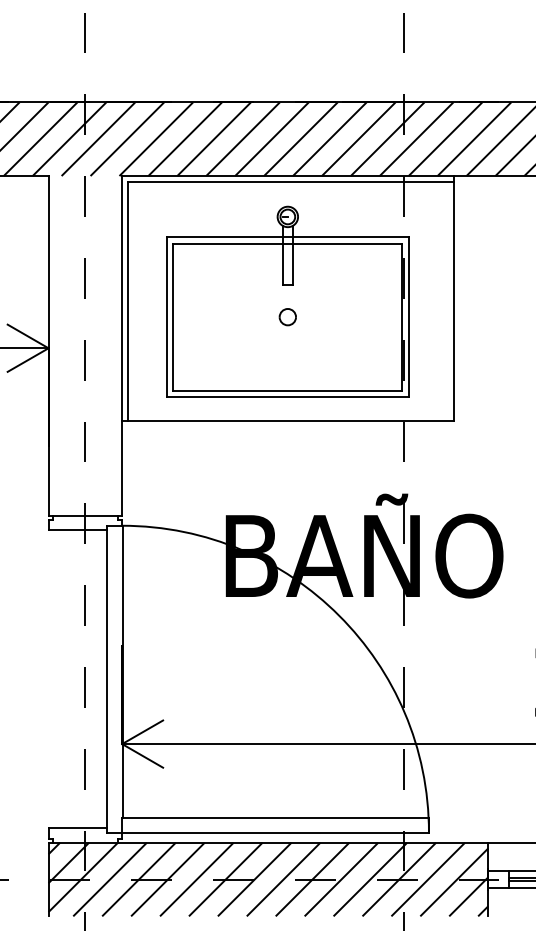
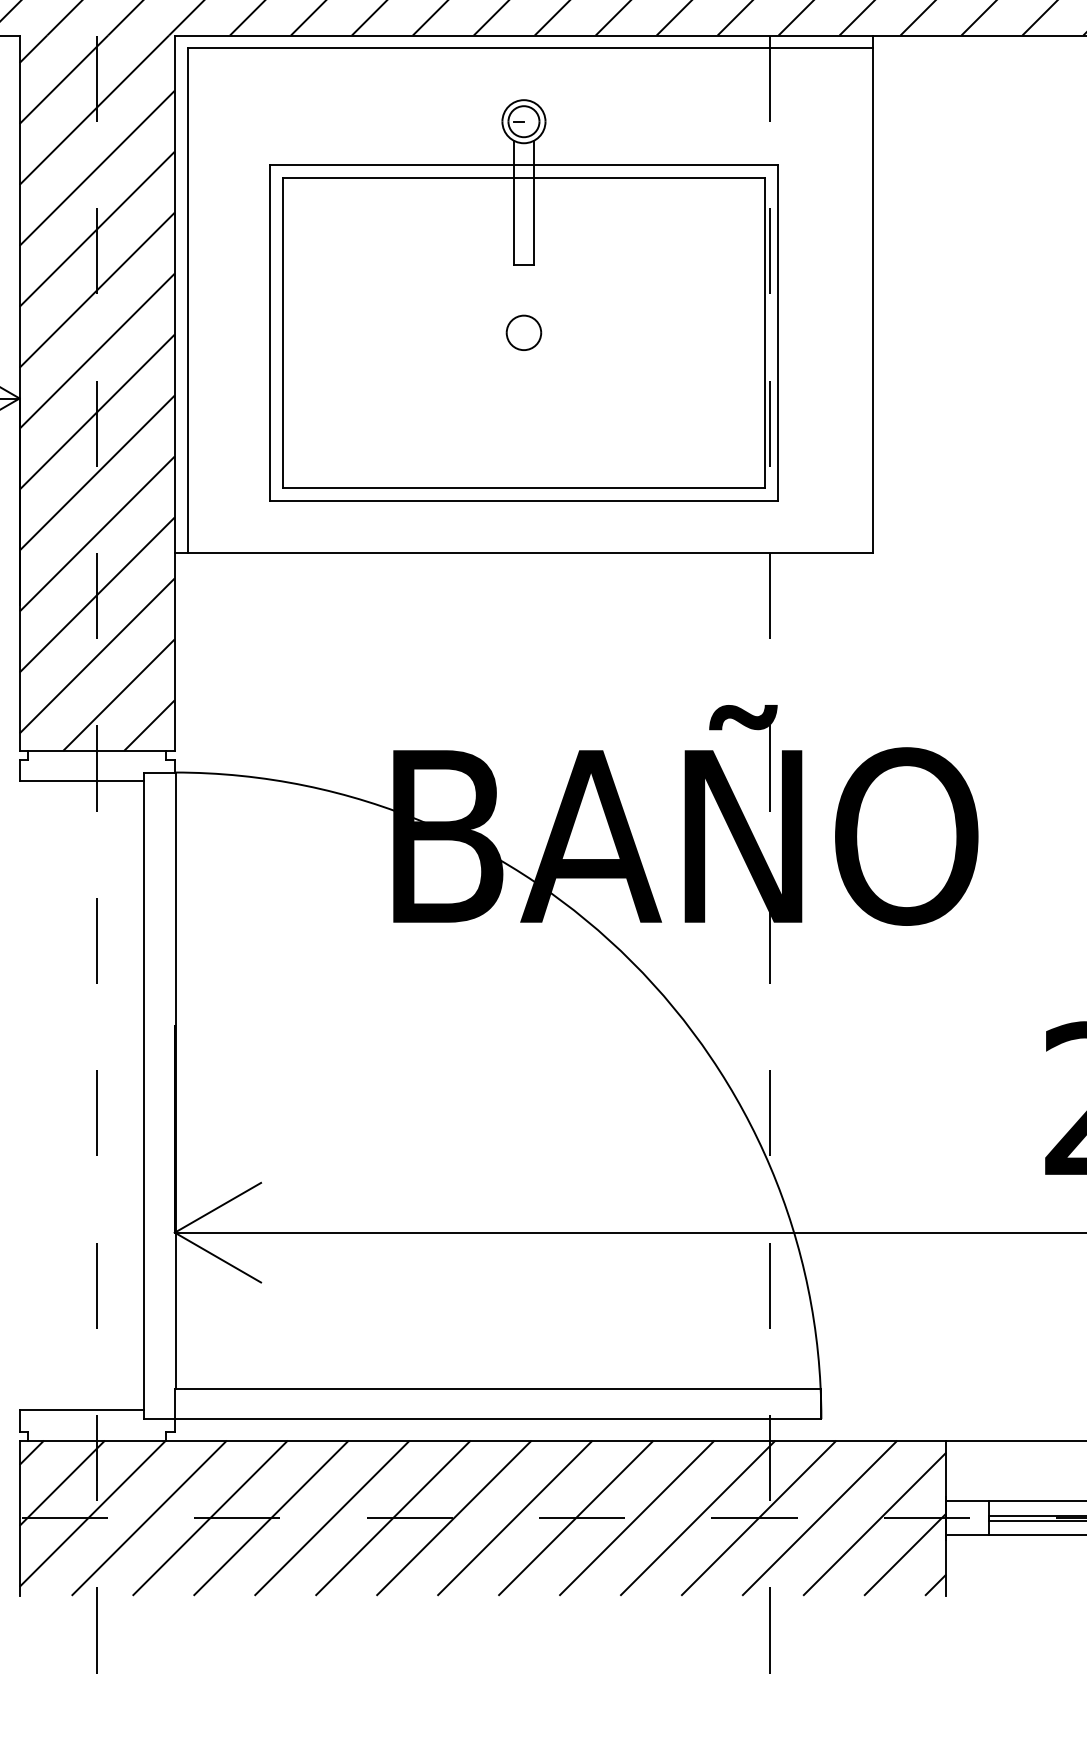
hatch: (85, 345) -> (97, 392), added

